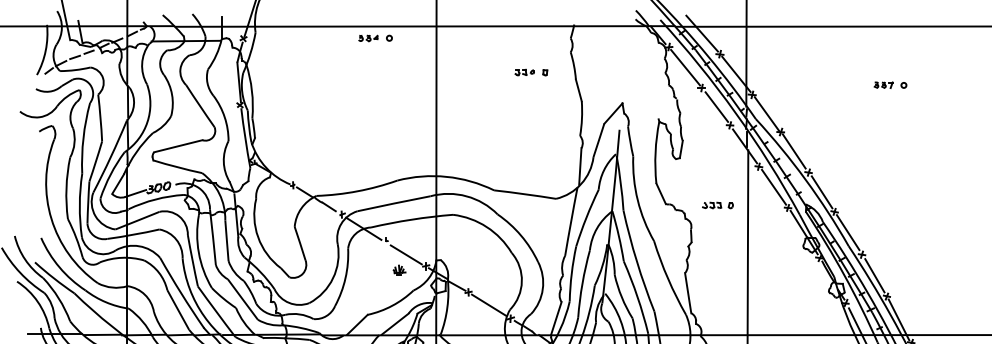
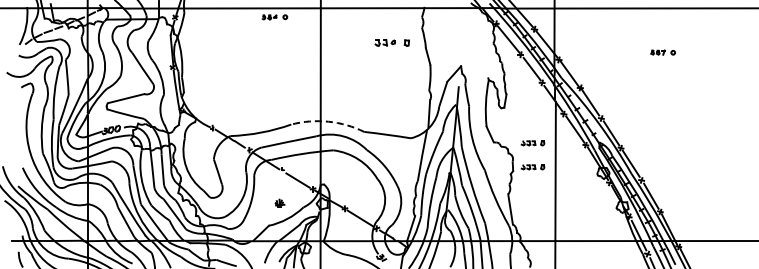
part: (531, 73) -> (392, 43), size x1.4
arc: (446, 176) -> (328, 121), solid -> dashed
part: (717, 237) -> (532, 167), added
part: (398, 269) -> (279, 202), moved

